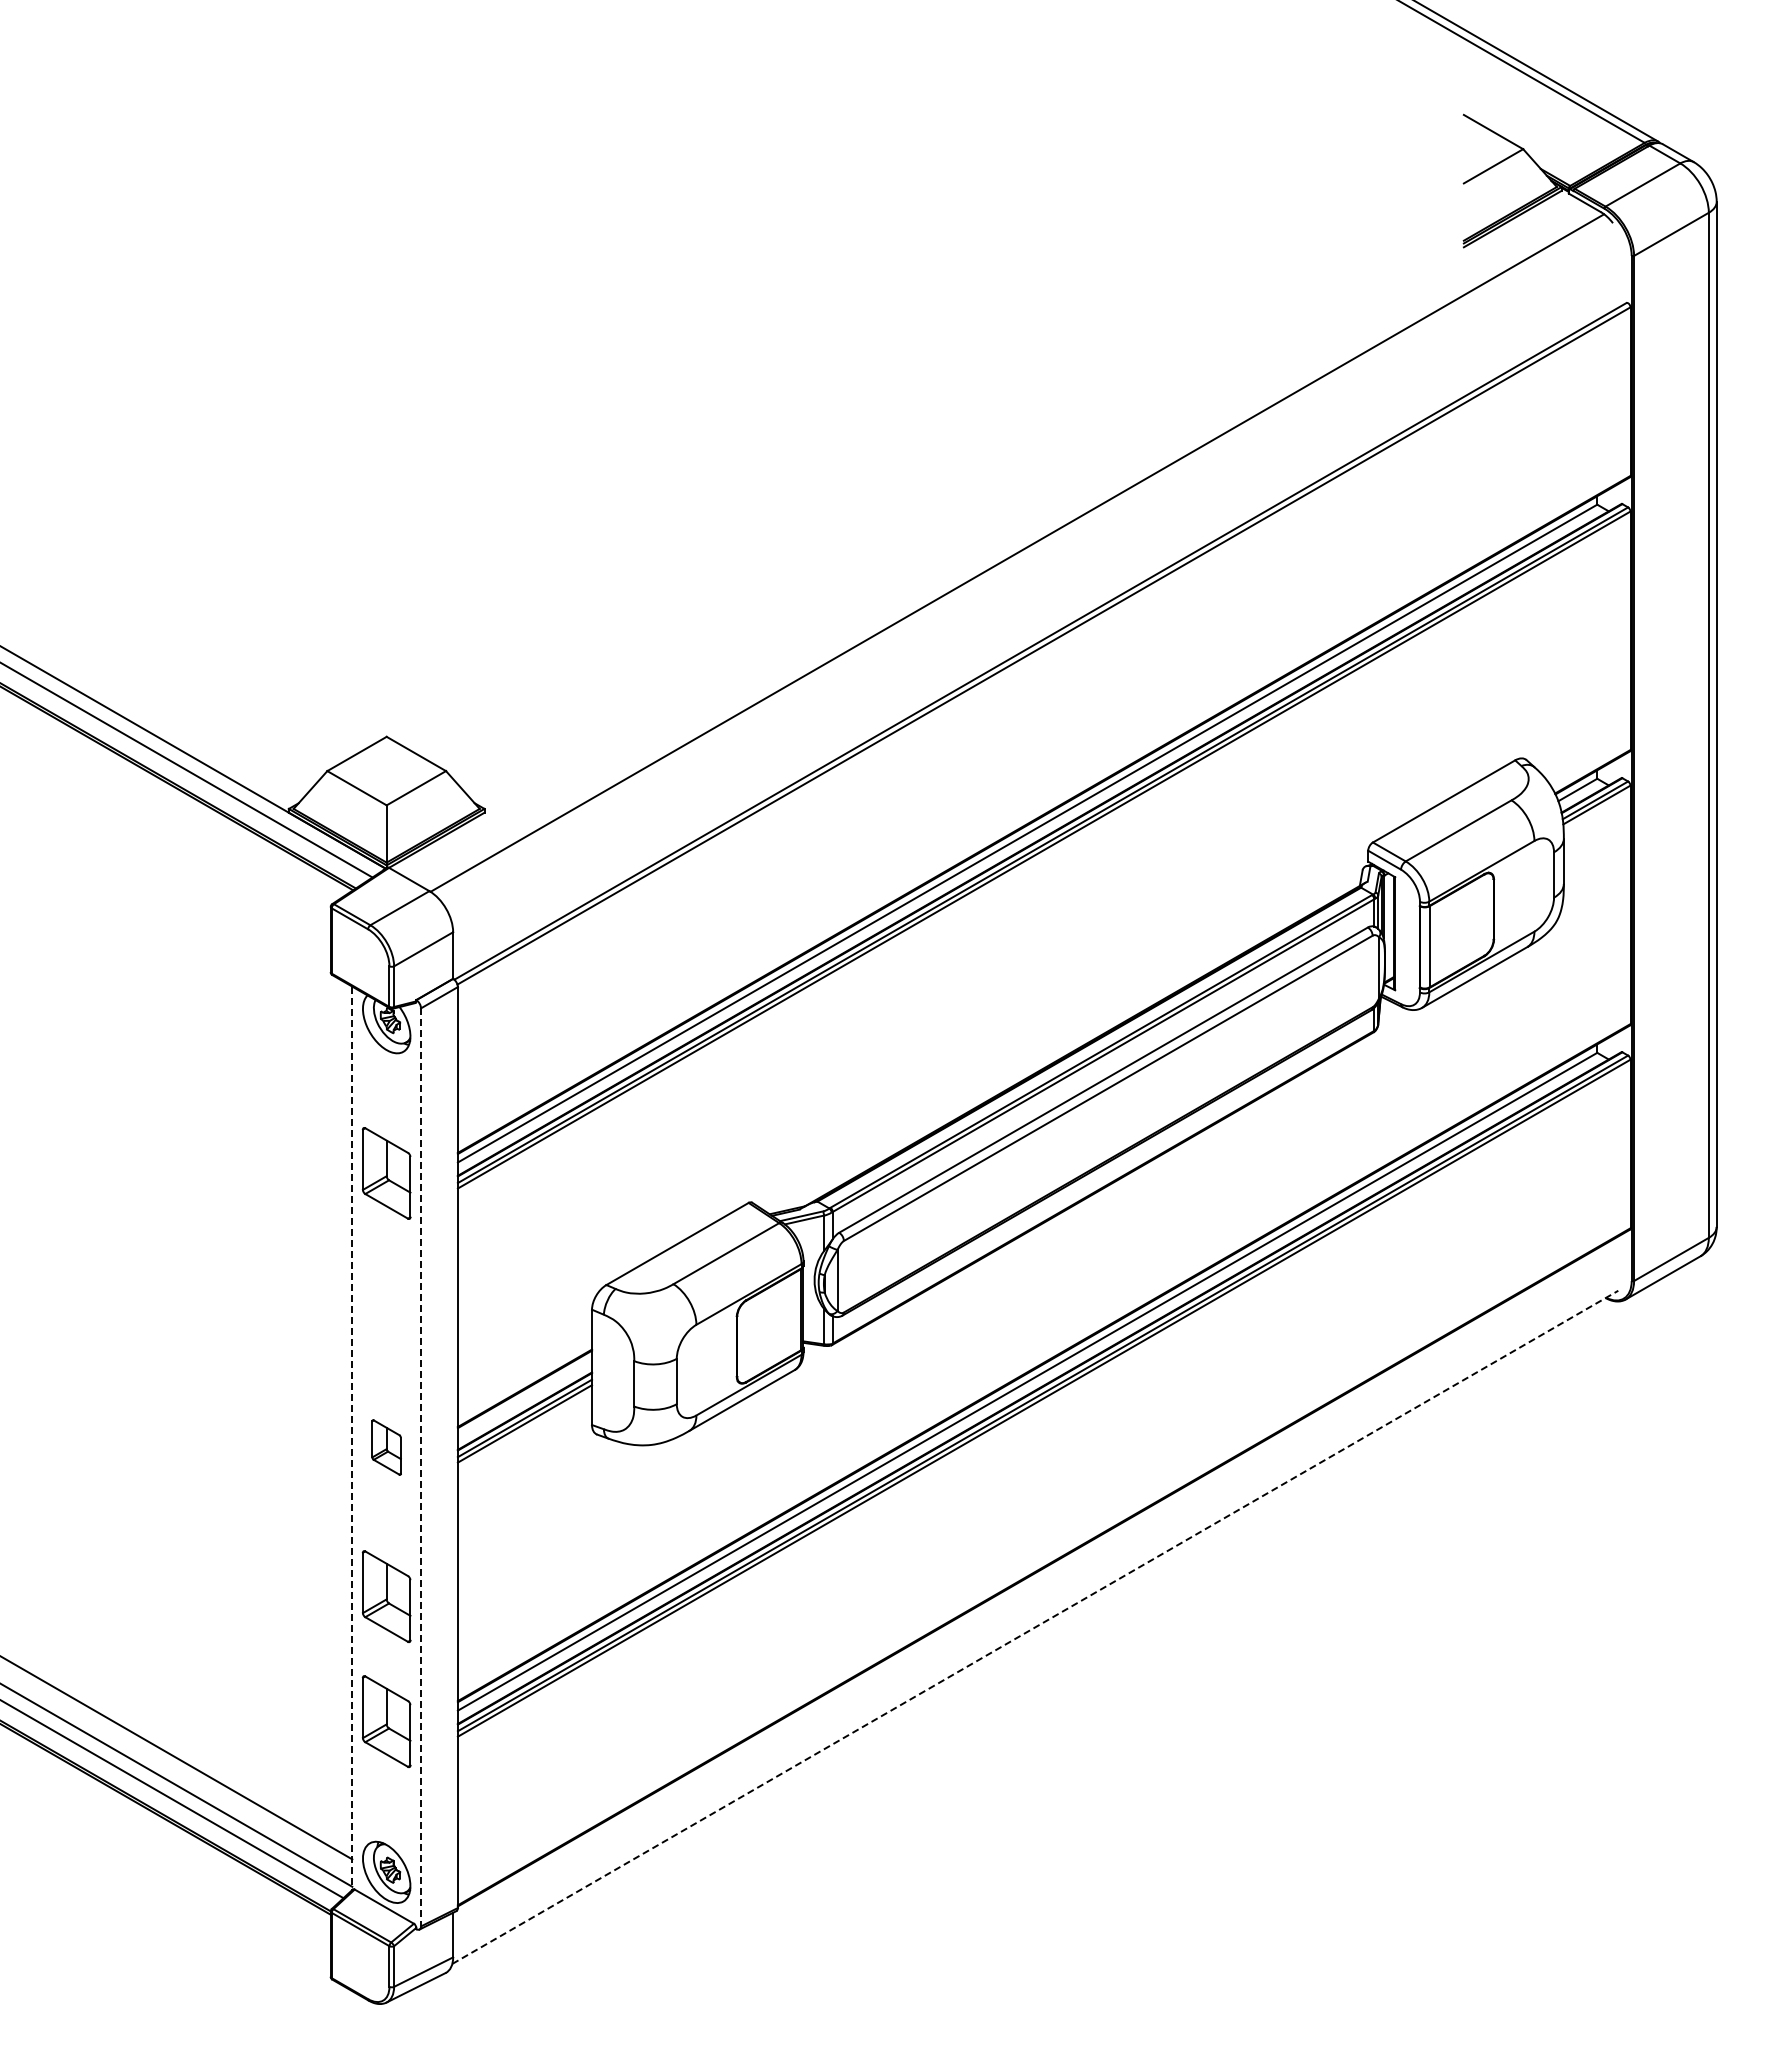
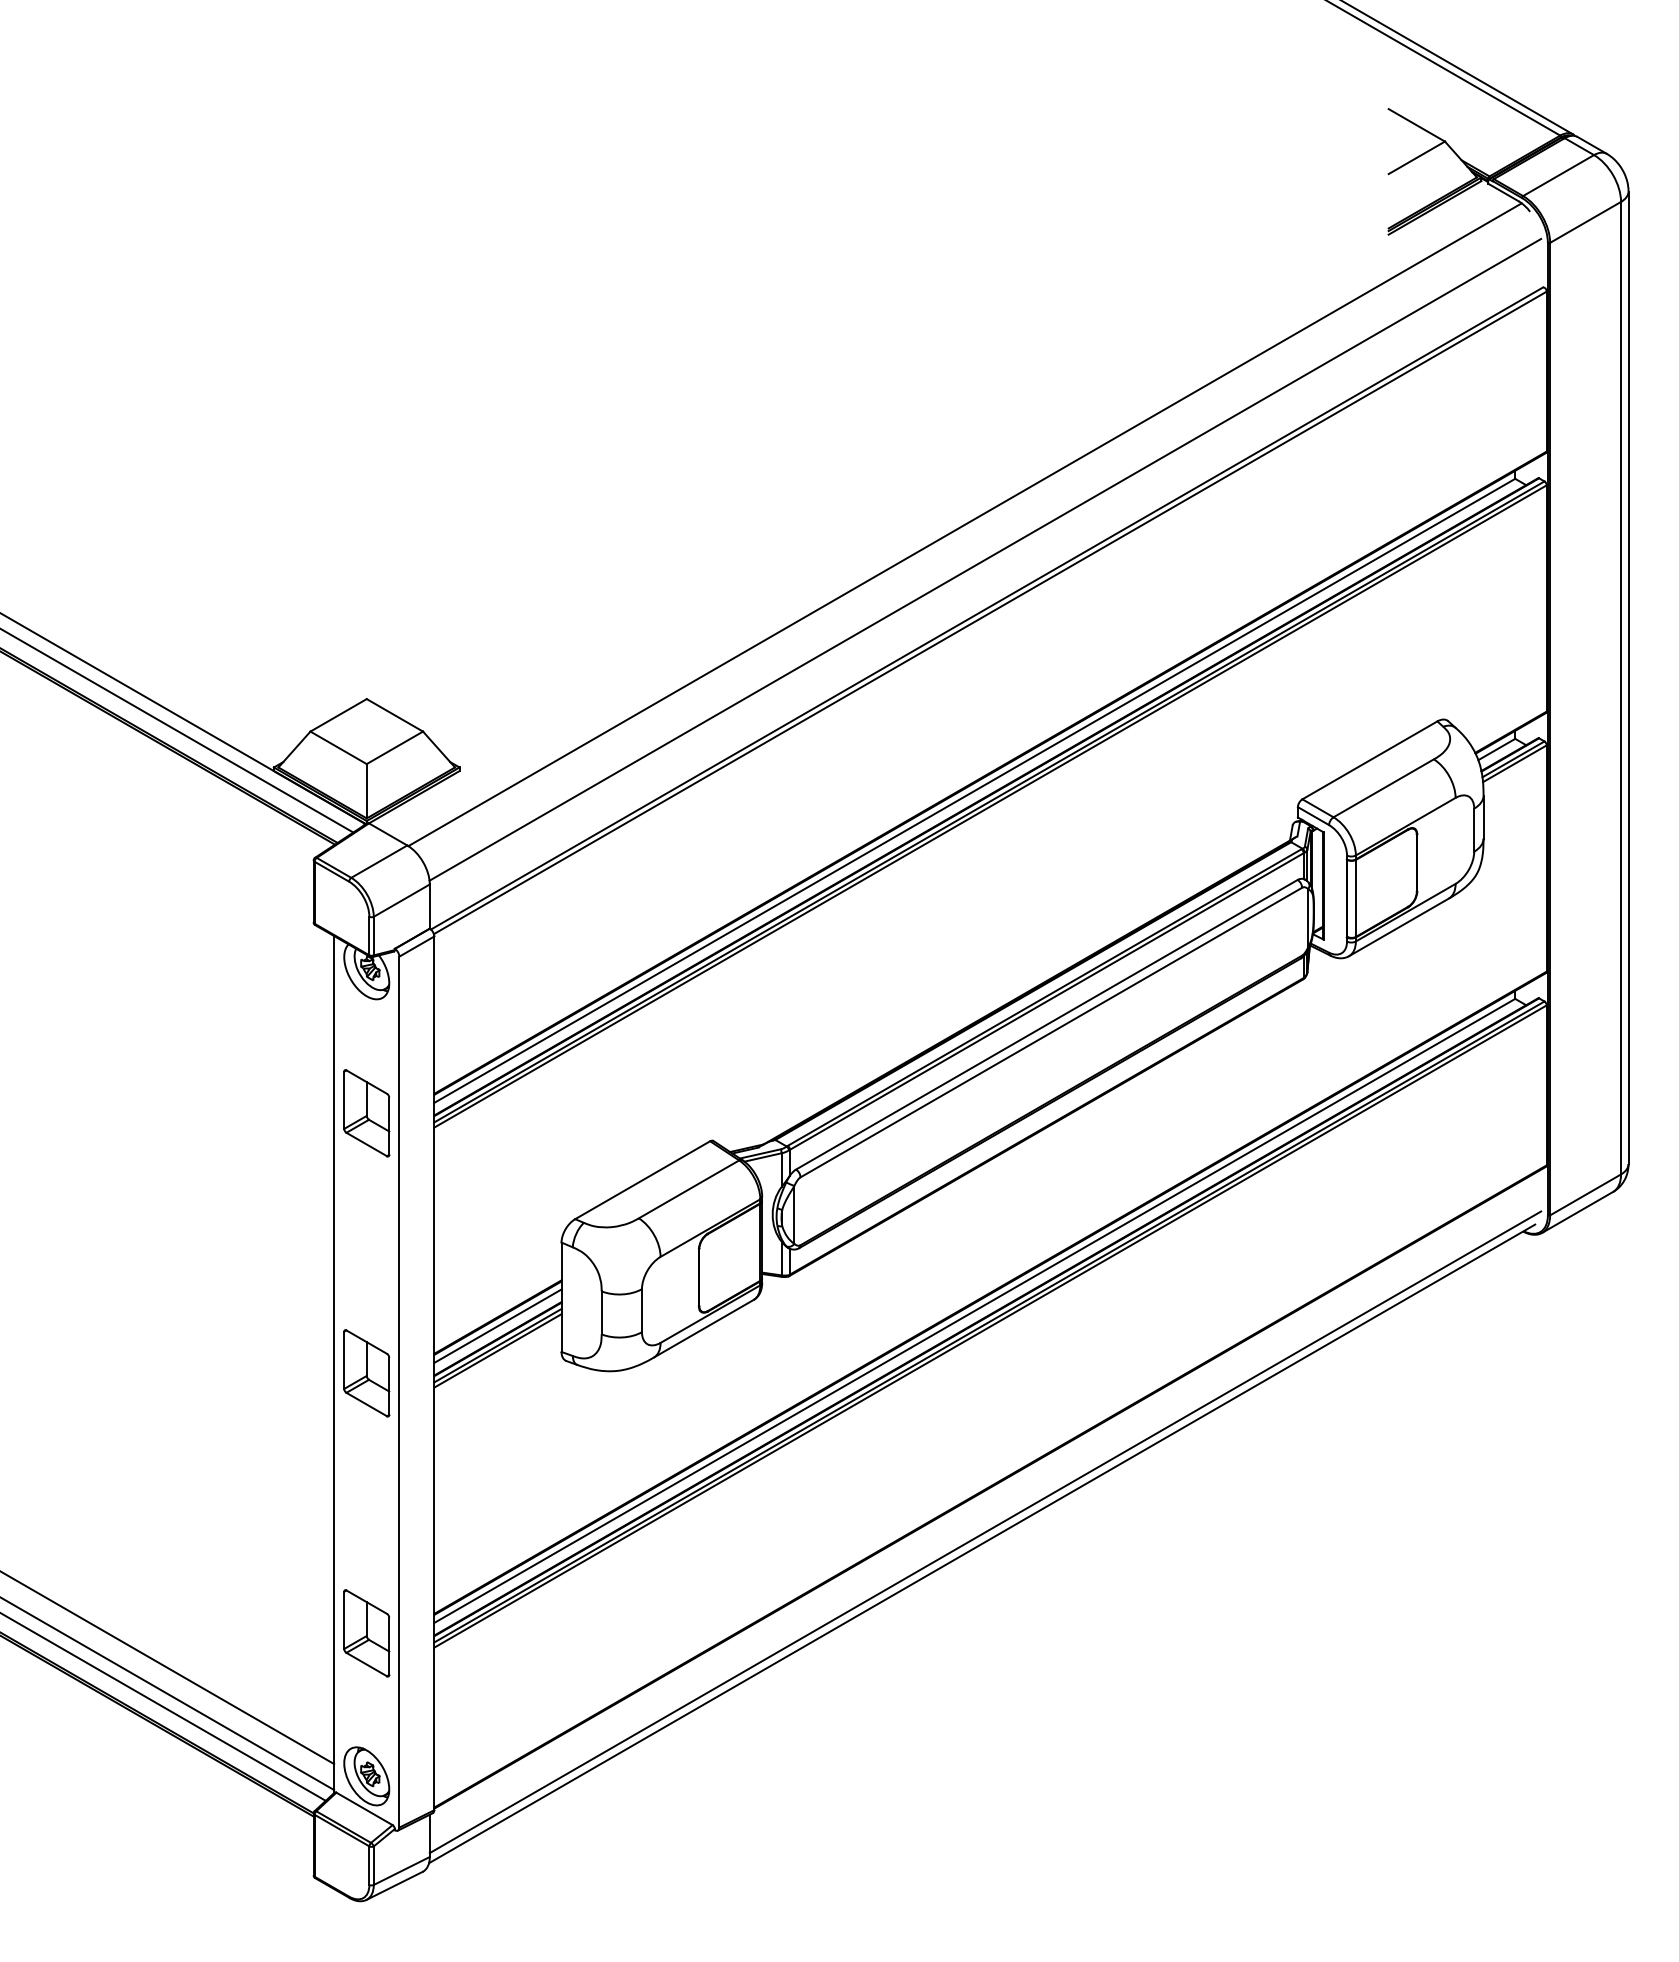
line: (1038, 589) -> (985, 559), added
line: (524, 1397) -> (497, 1325), added
line: (352, 1438) -> (334, 1364), dashed -> solid
part: (386, 1447) -> (366, 1373), size x1.67
line: (421, 1467) -> (399, 1392), dashed -> solid
part: (386, 1596) -> (366, 1514), removed
line: (1038, 1614) -> (985, 1531), added
line: (1035, 1627) -> (982, 1544), dashed -> solid

